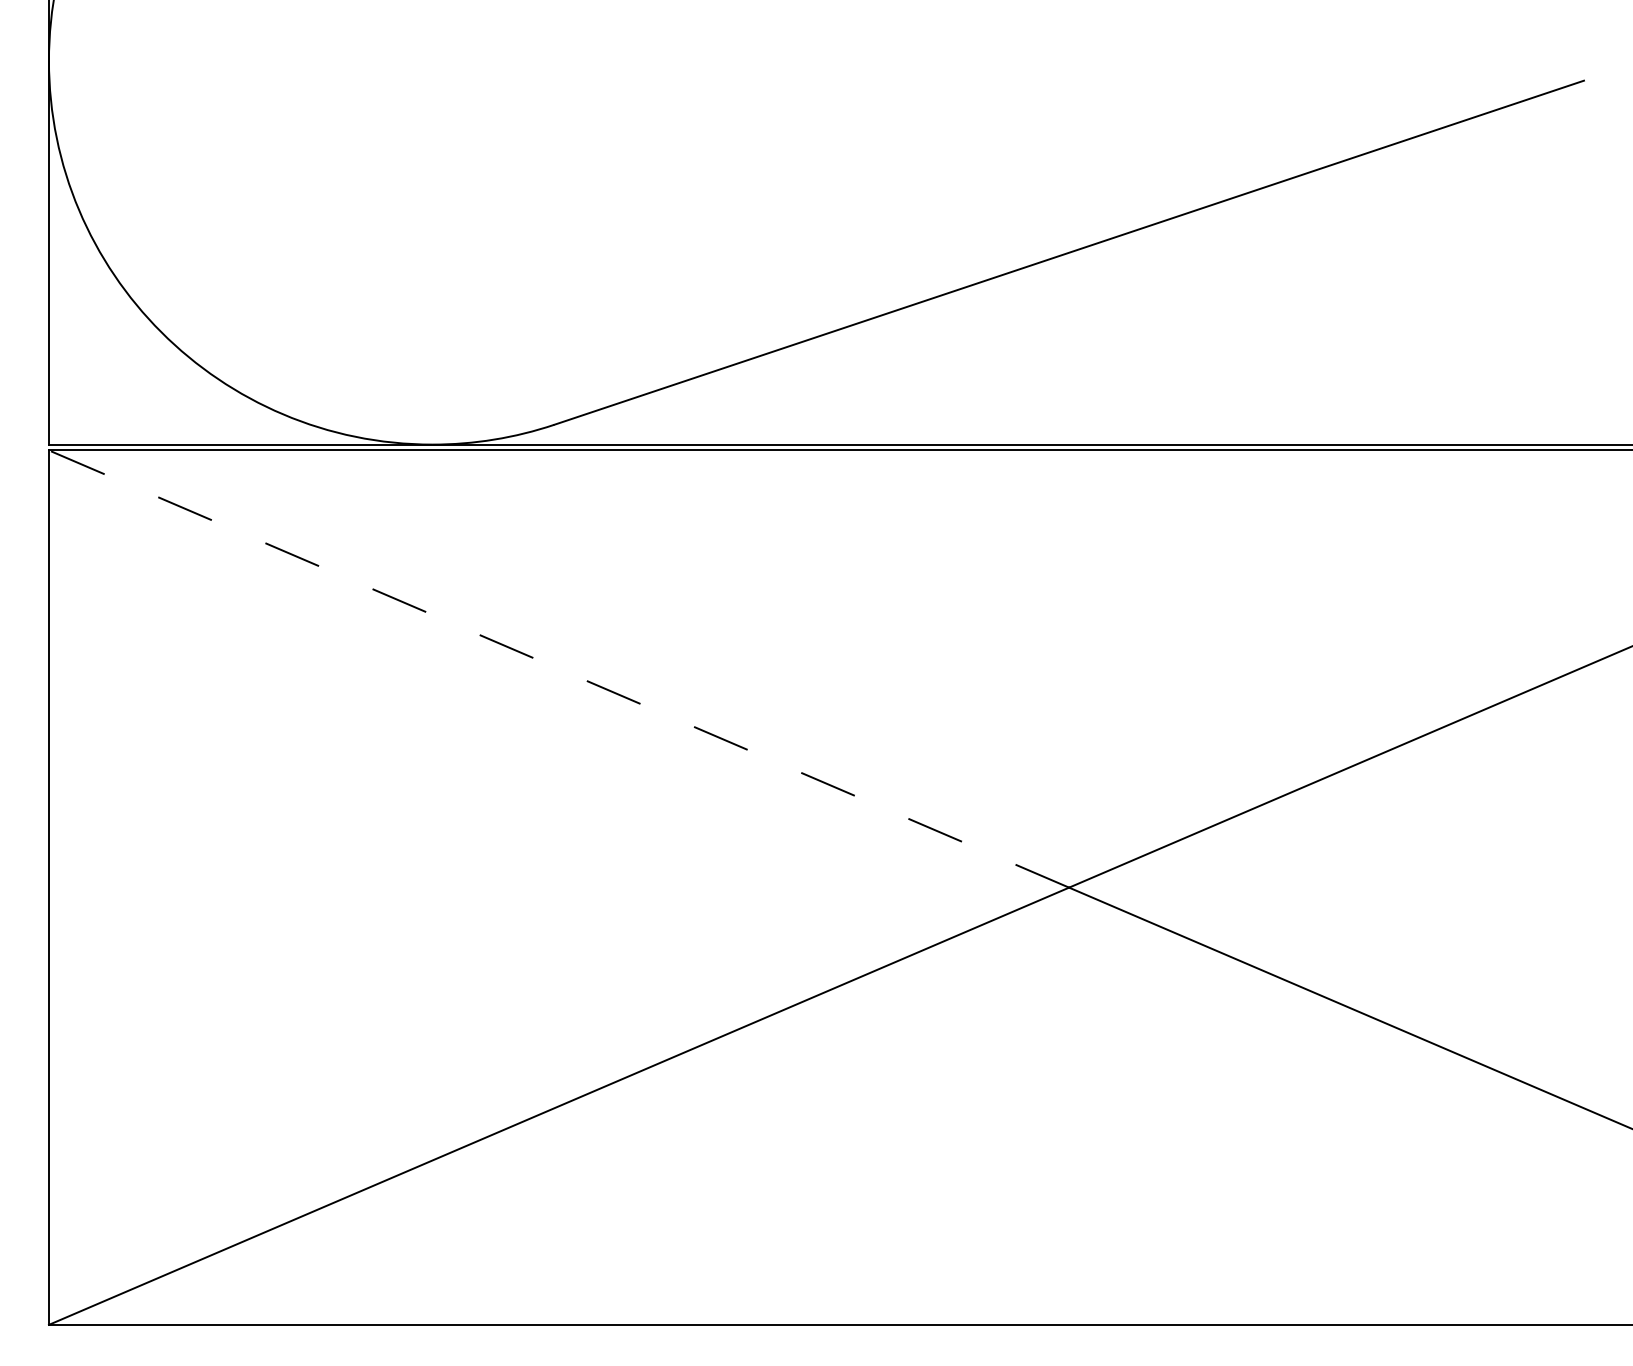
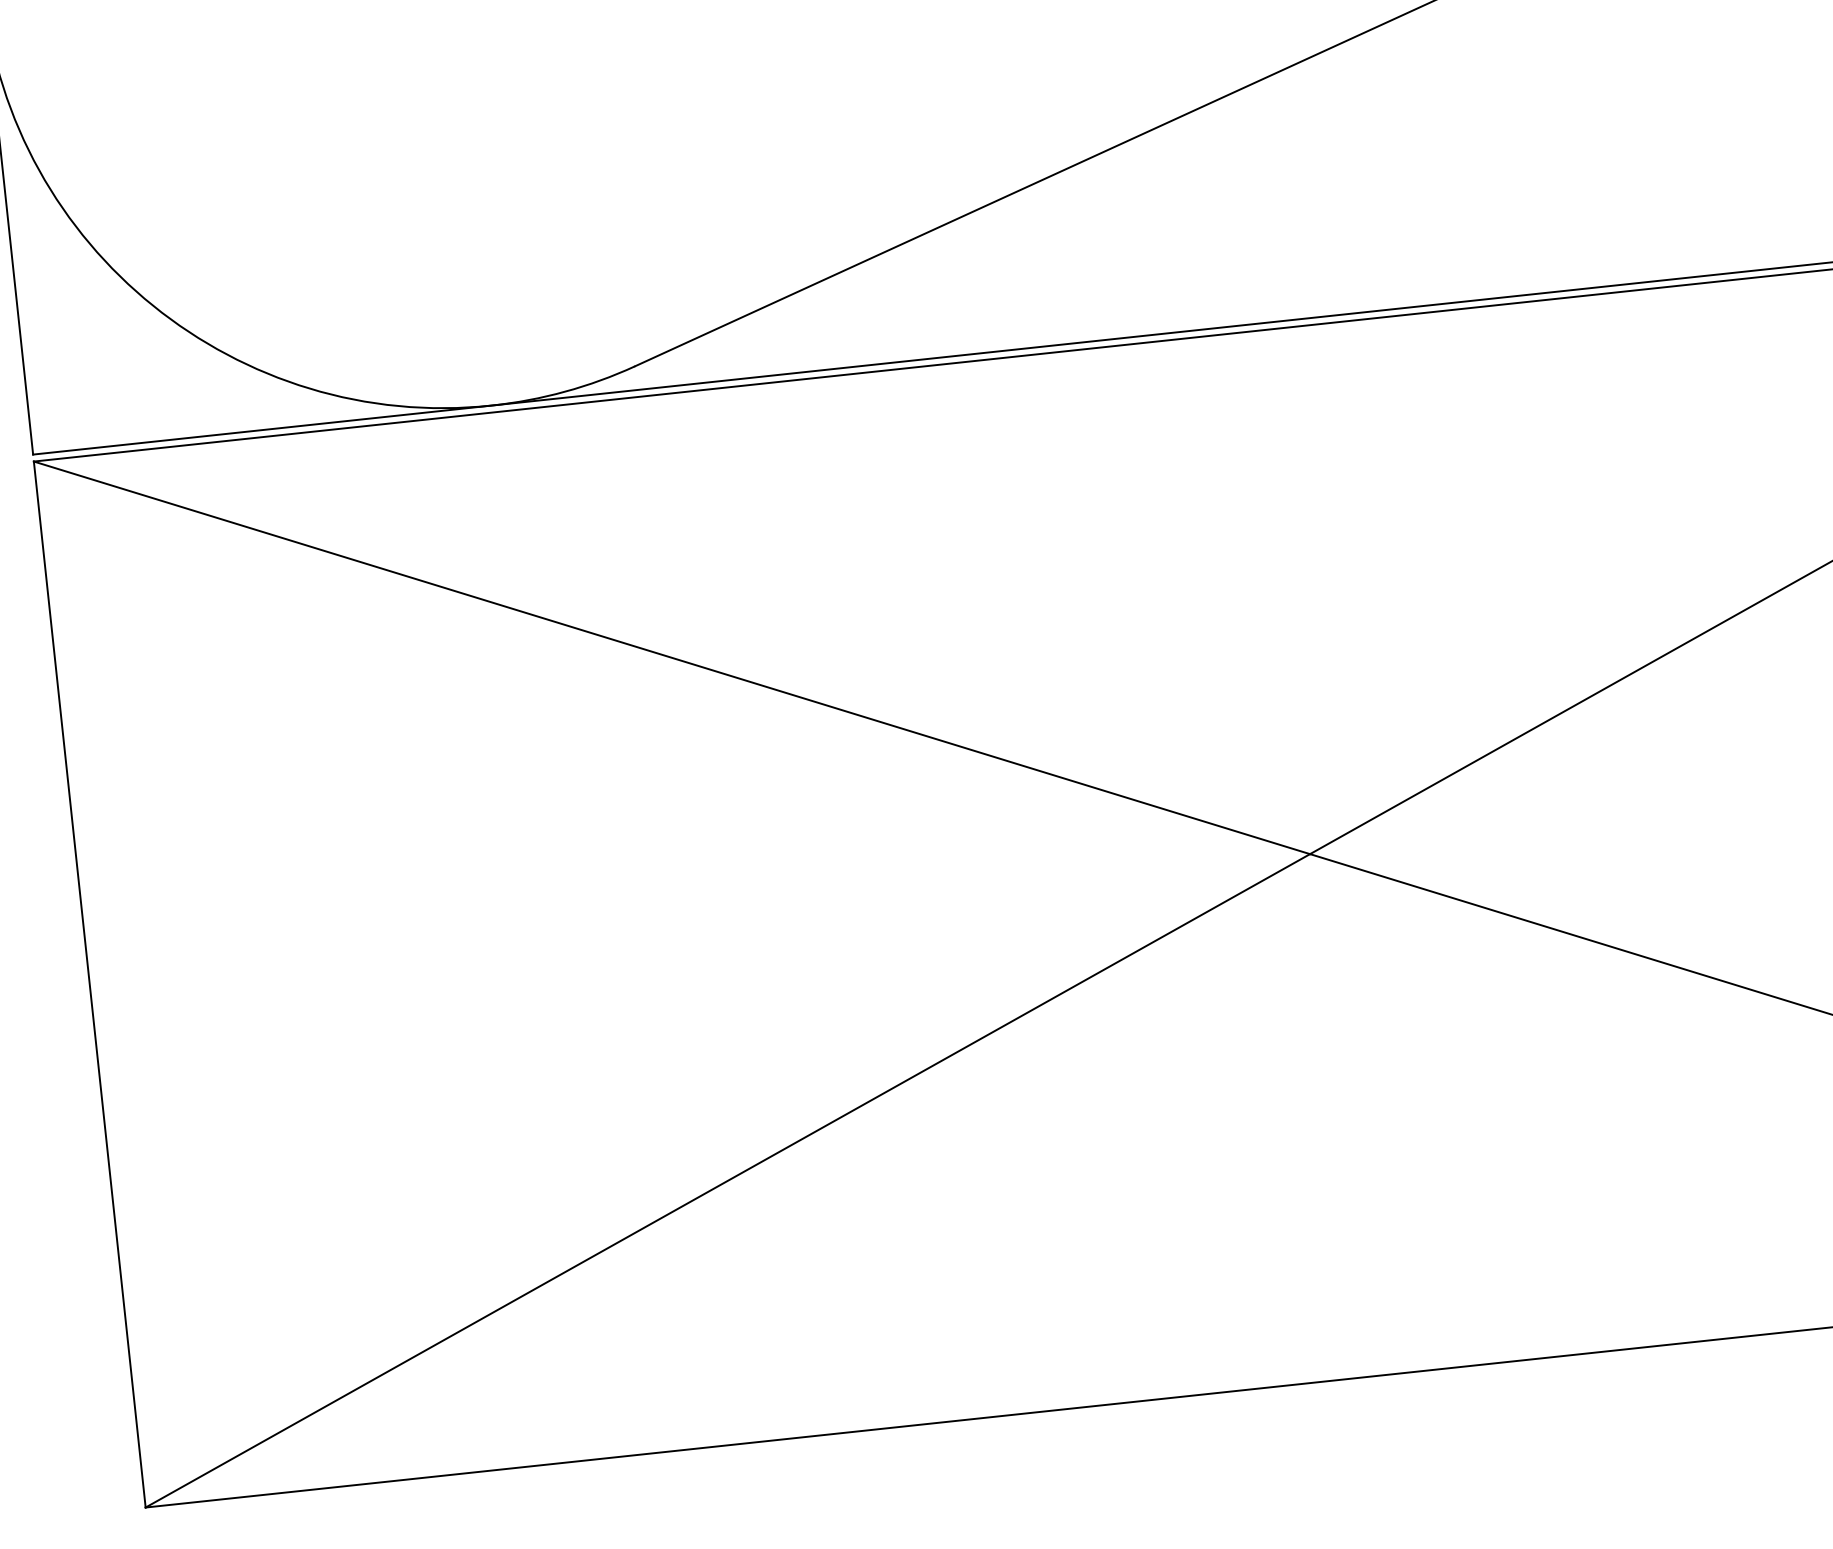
line: (559, 669) -> (672, 658), dashed -> solid

